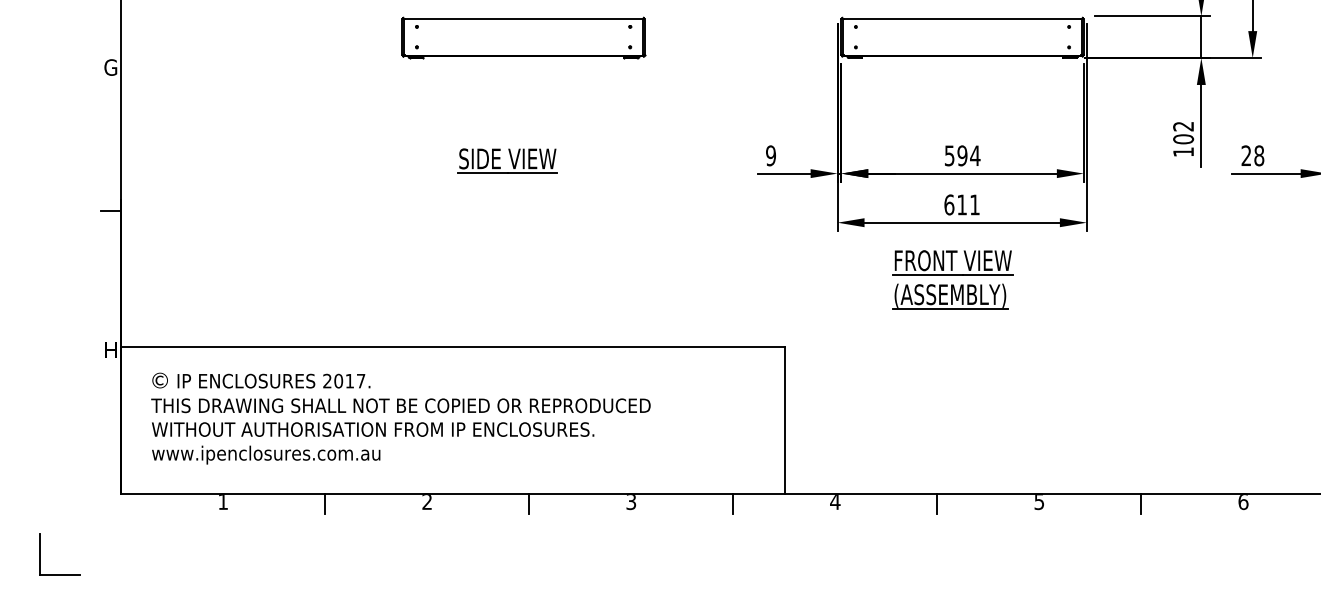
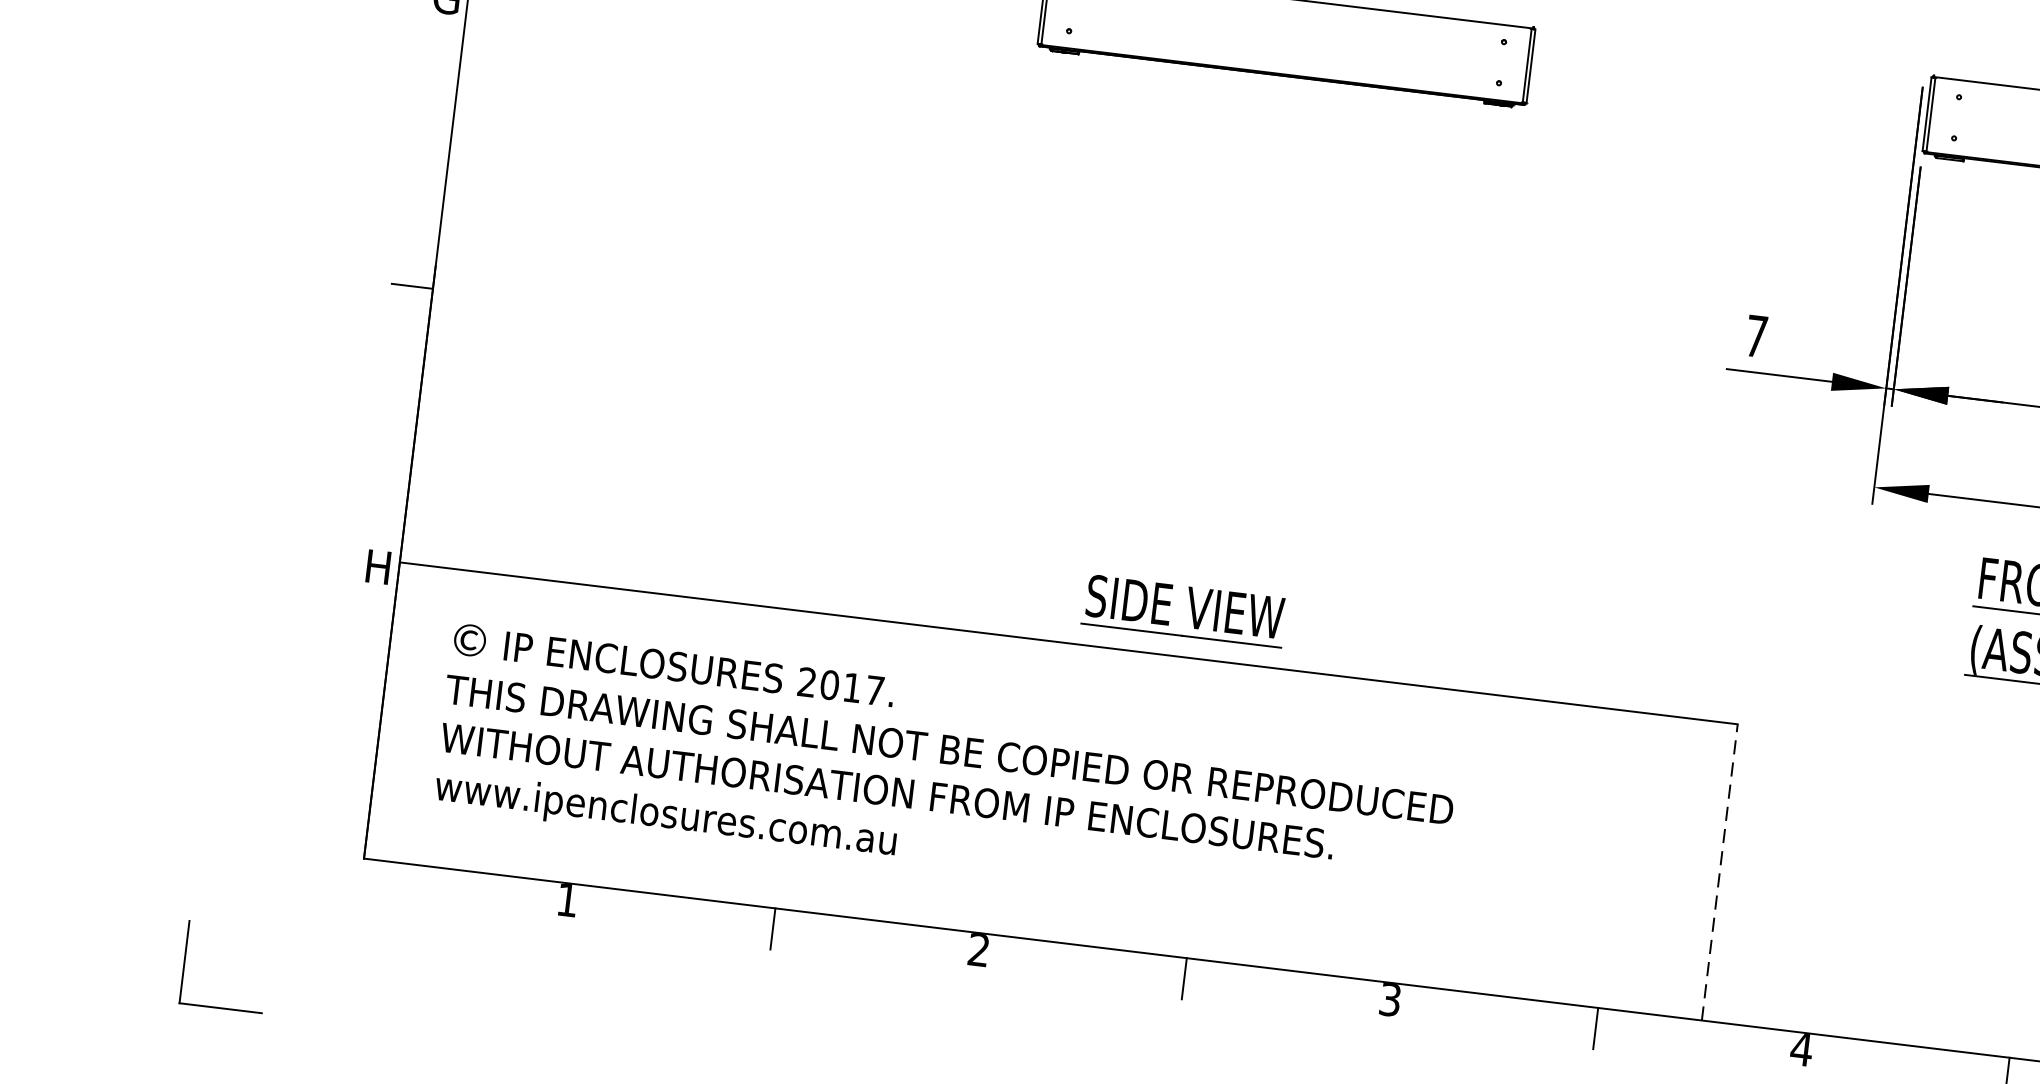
text: (770, 155) -> (1755, 335), 9 -> 7
part: (507, 160) -> (1184, 610), moved
line: (784, 419) -> (1719, 871), solid -> dashed

